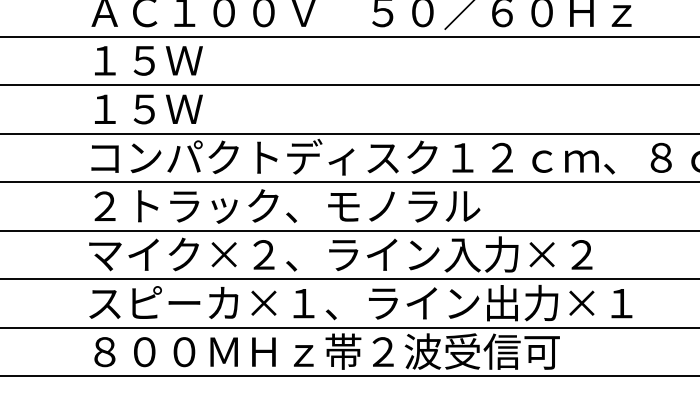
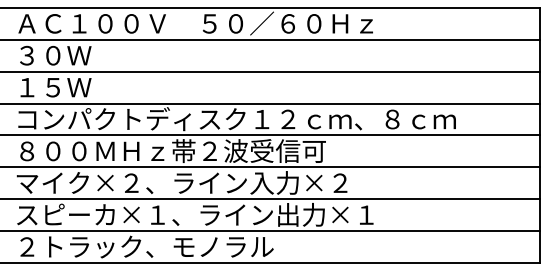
text: (125, 60) -> (40, 55), １５Ｗ -> ３０Ｗ
text: (326, 205) -> (172, 150), ２トラック、モノラル -> ８００ＭＨｚ帯２波受信可
text: (326, 351) -> (172, 246), ８００ＭＨｚ帯２波受信可 -> ２トラック、モノラル

